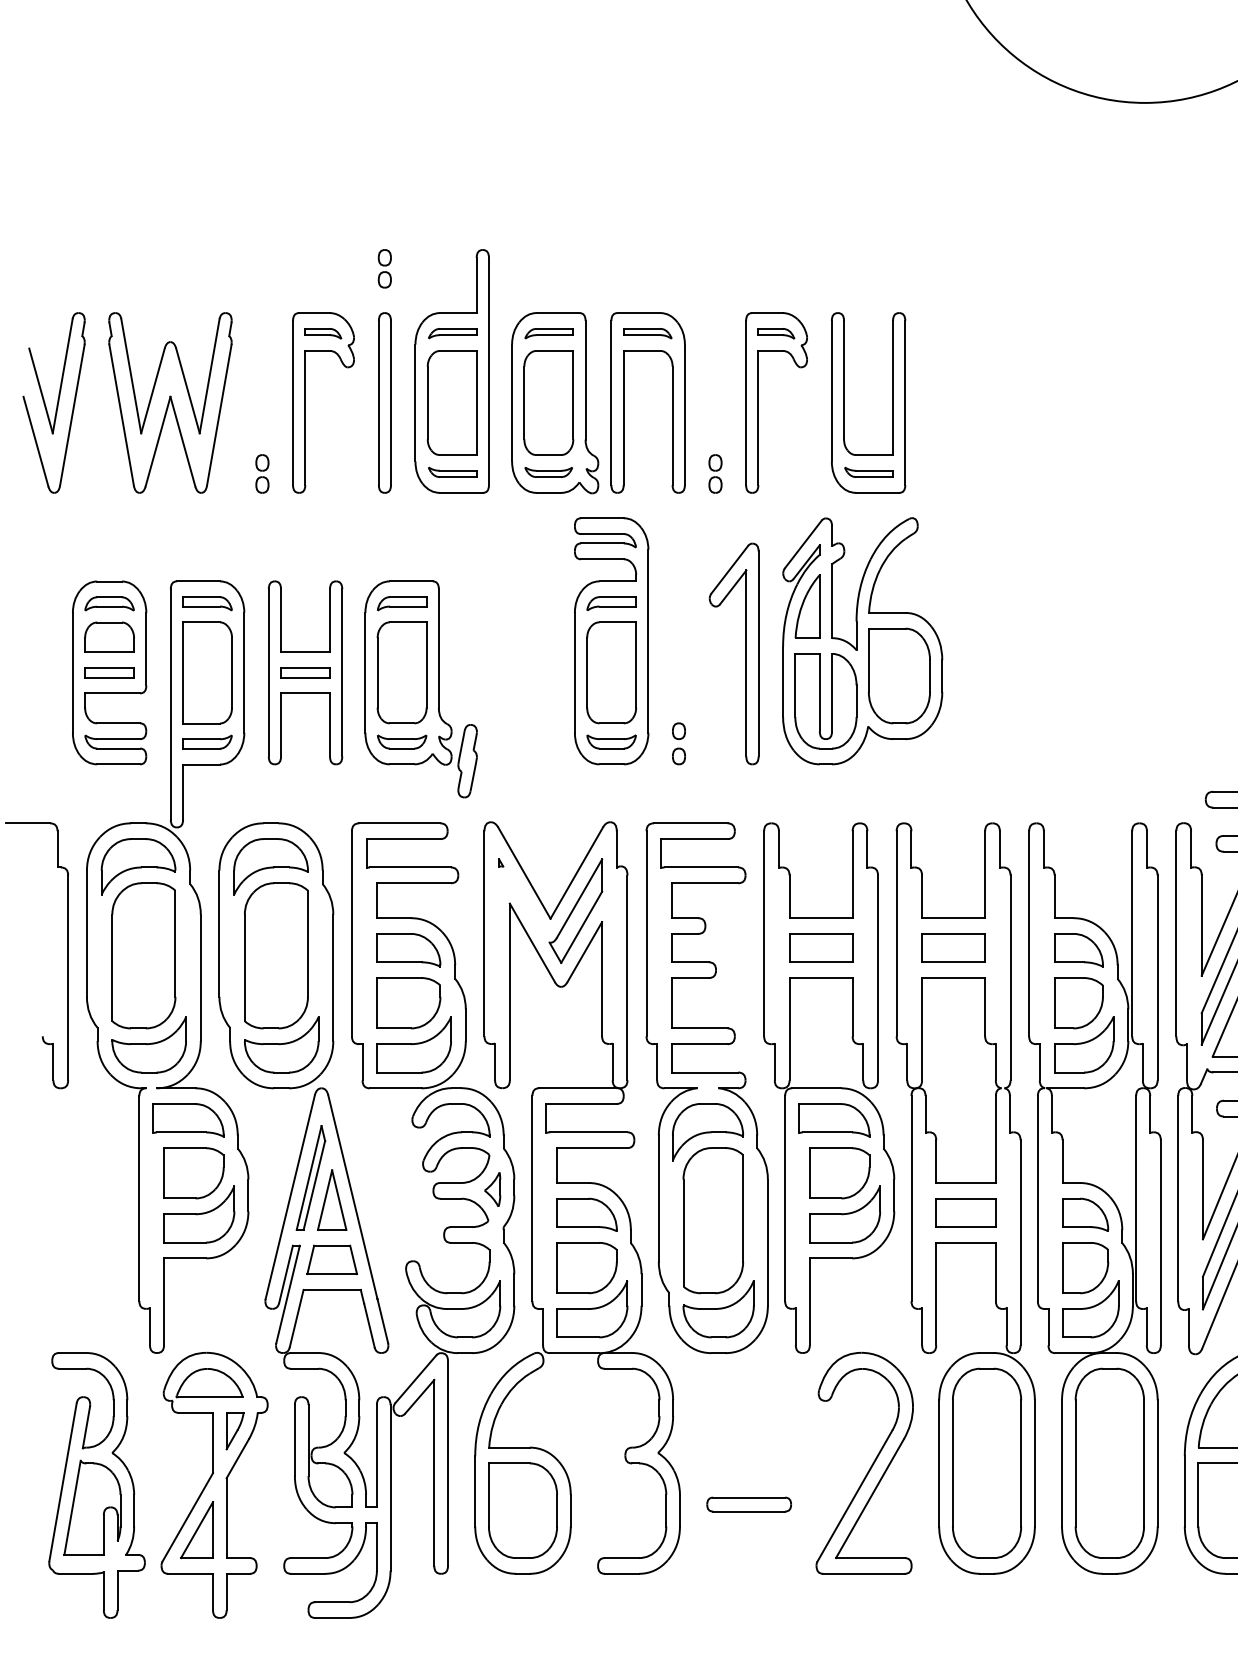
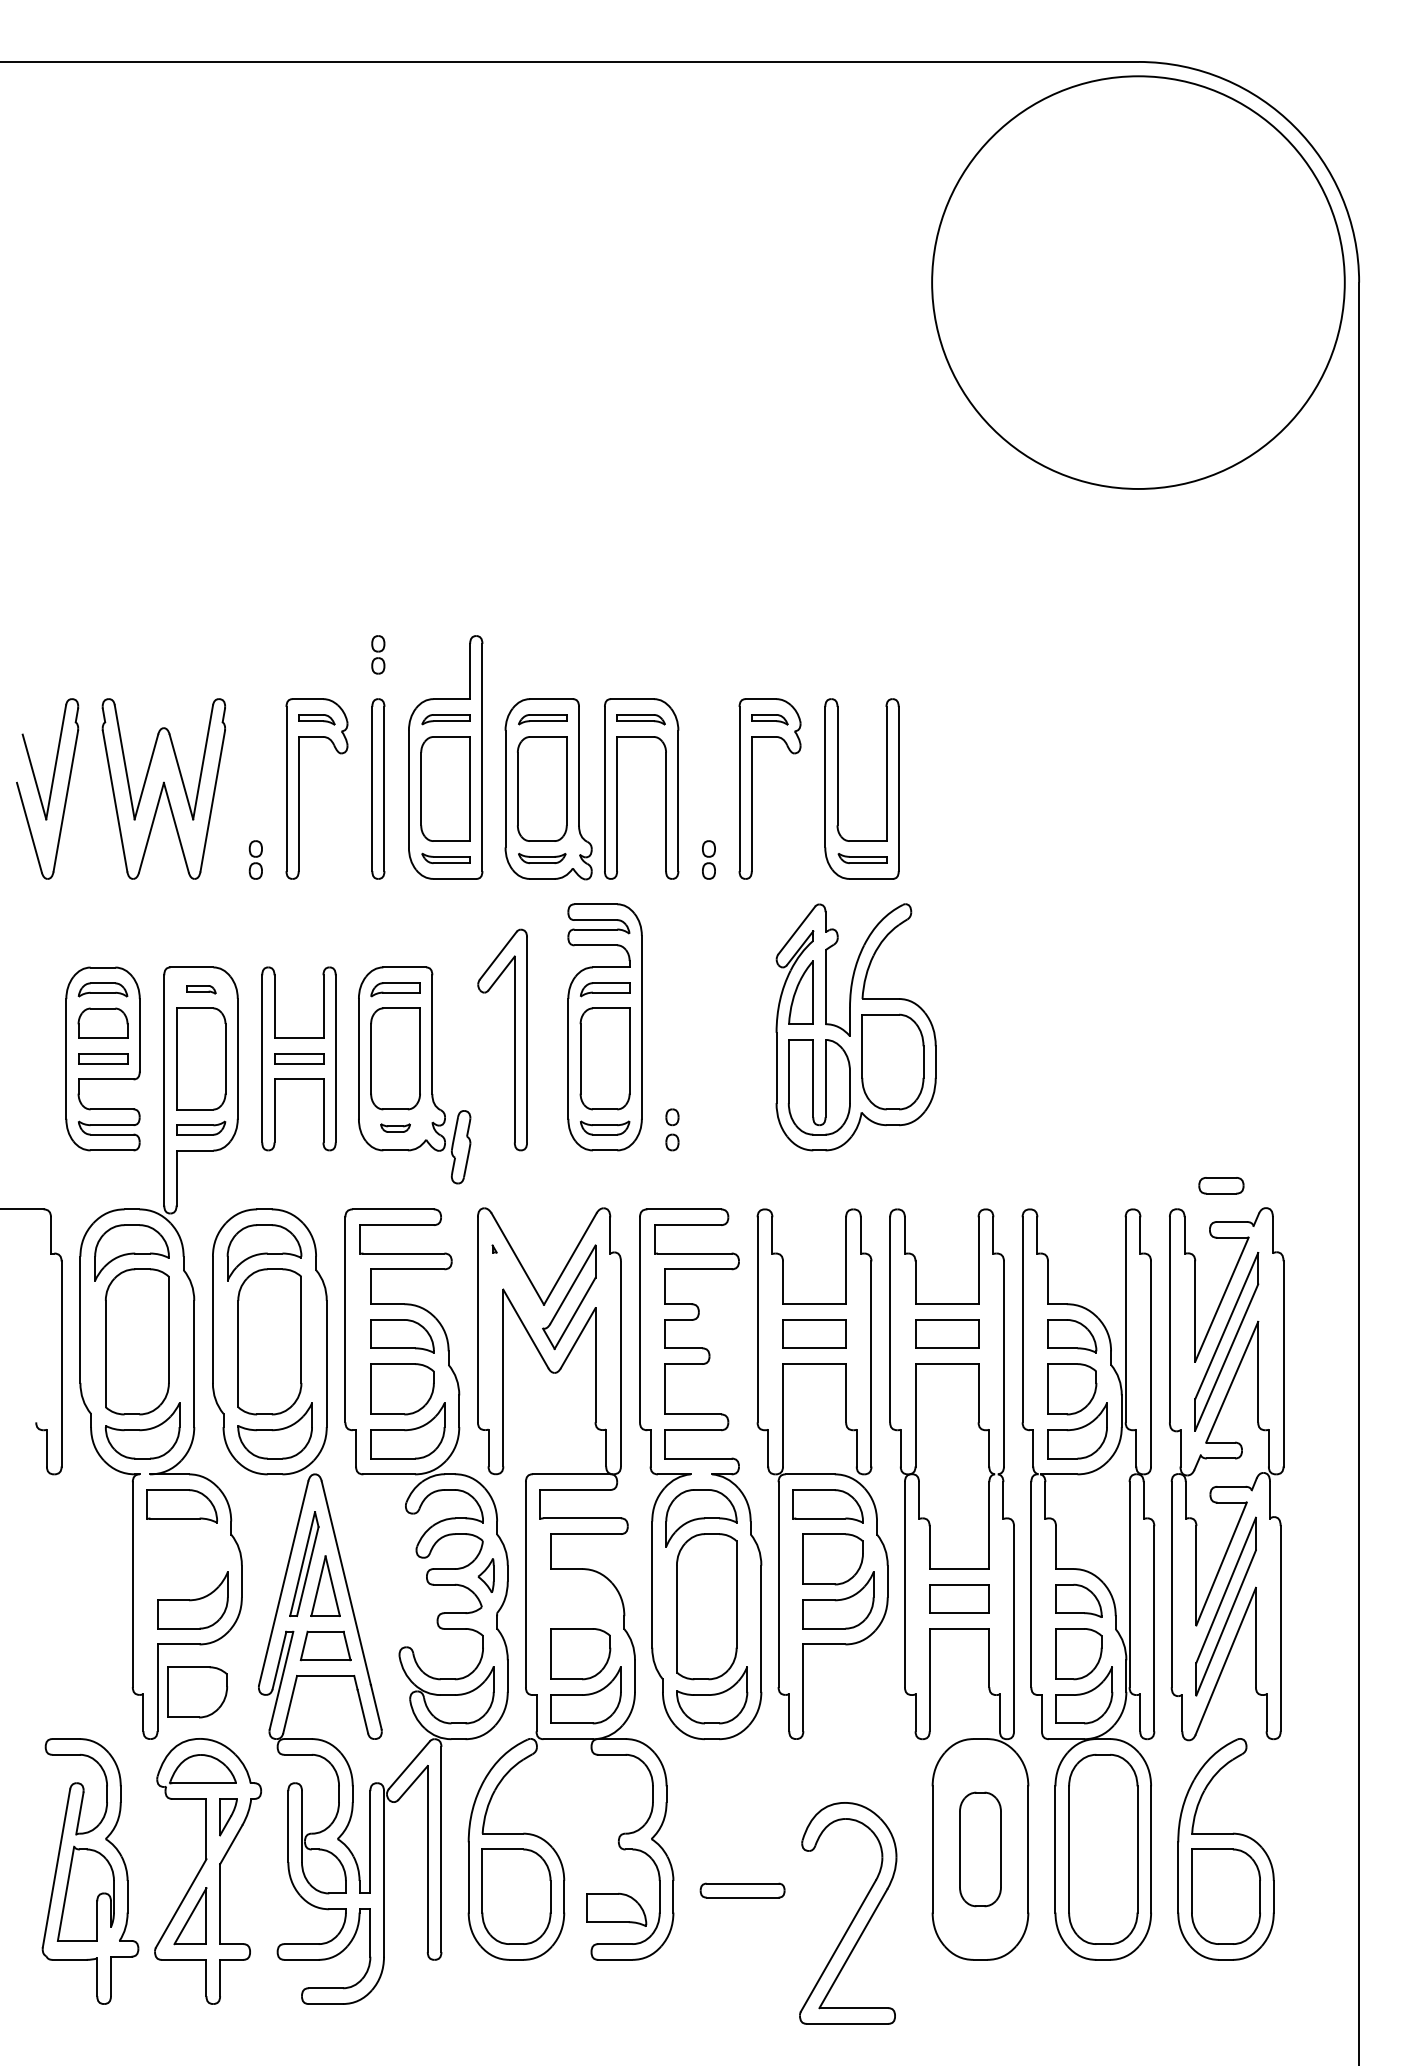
part: (208, 603) -> (201, 989), size x0.6
part: (746, 653) -> (514, 1039), moved
part: (402, 741) -> (395, 1127), size x0.6
part: (194, 1173) -> (197, 1692), moved
part: (587, 1214) -> (616, 1909), moved
part: (987, 1463) -> (980, 1849), size x0.6
part: (871, 1465) -> (854, 1915), moved

